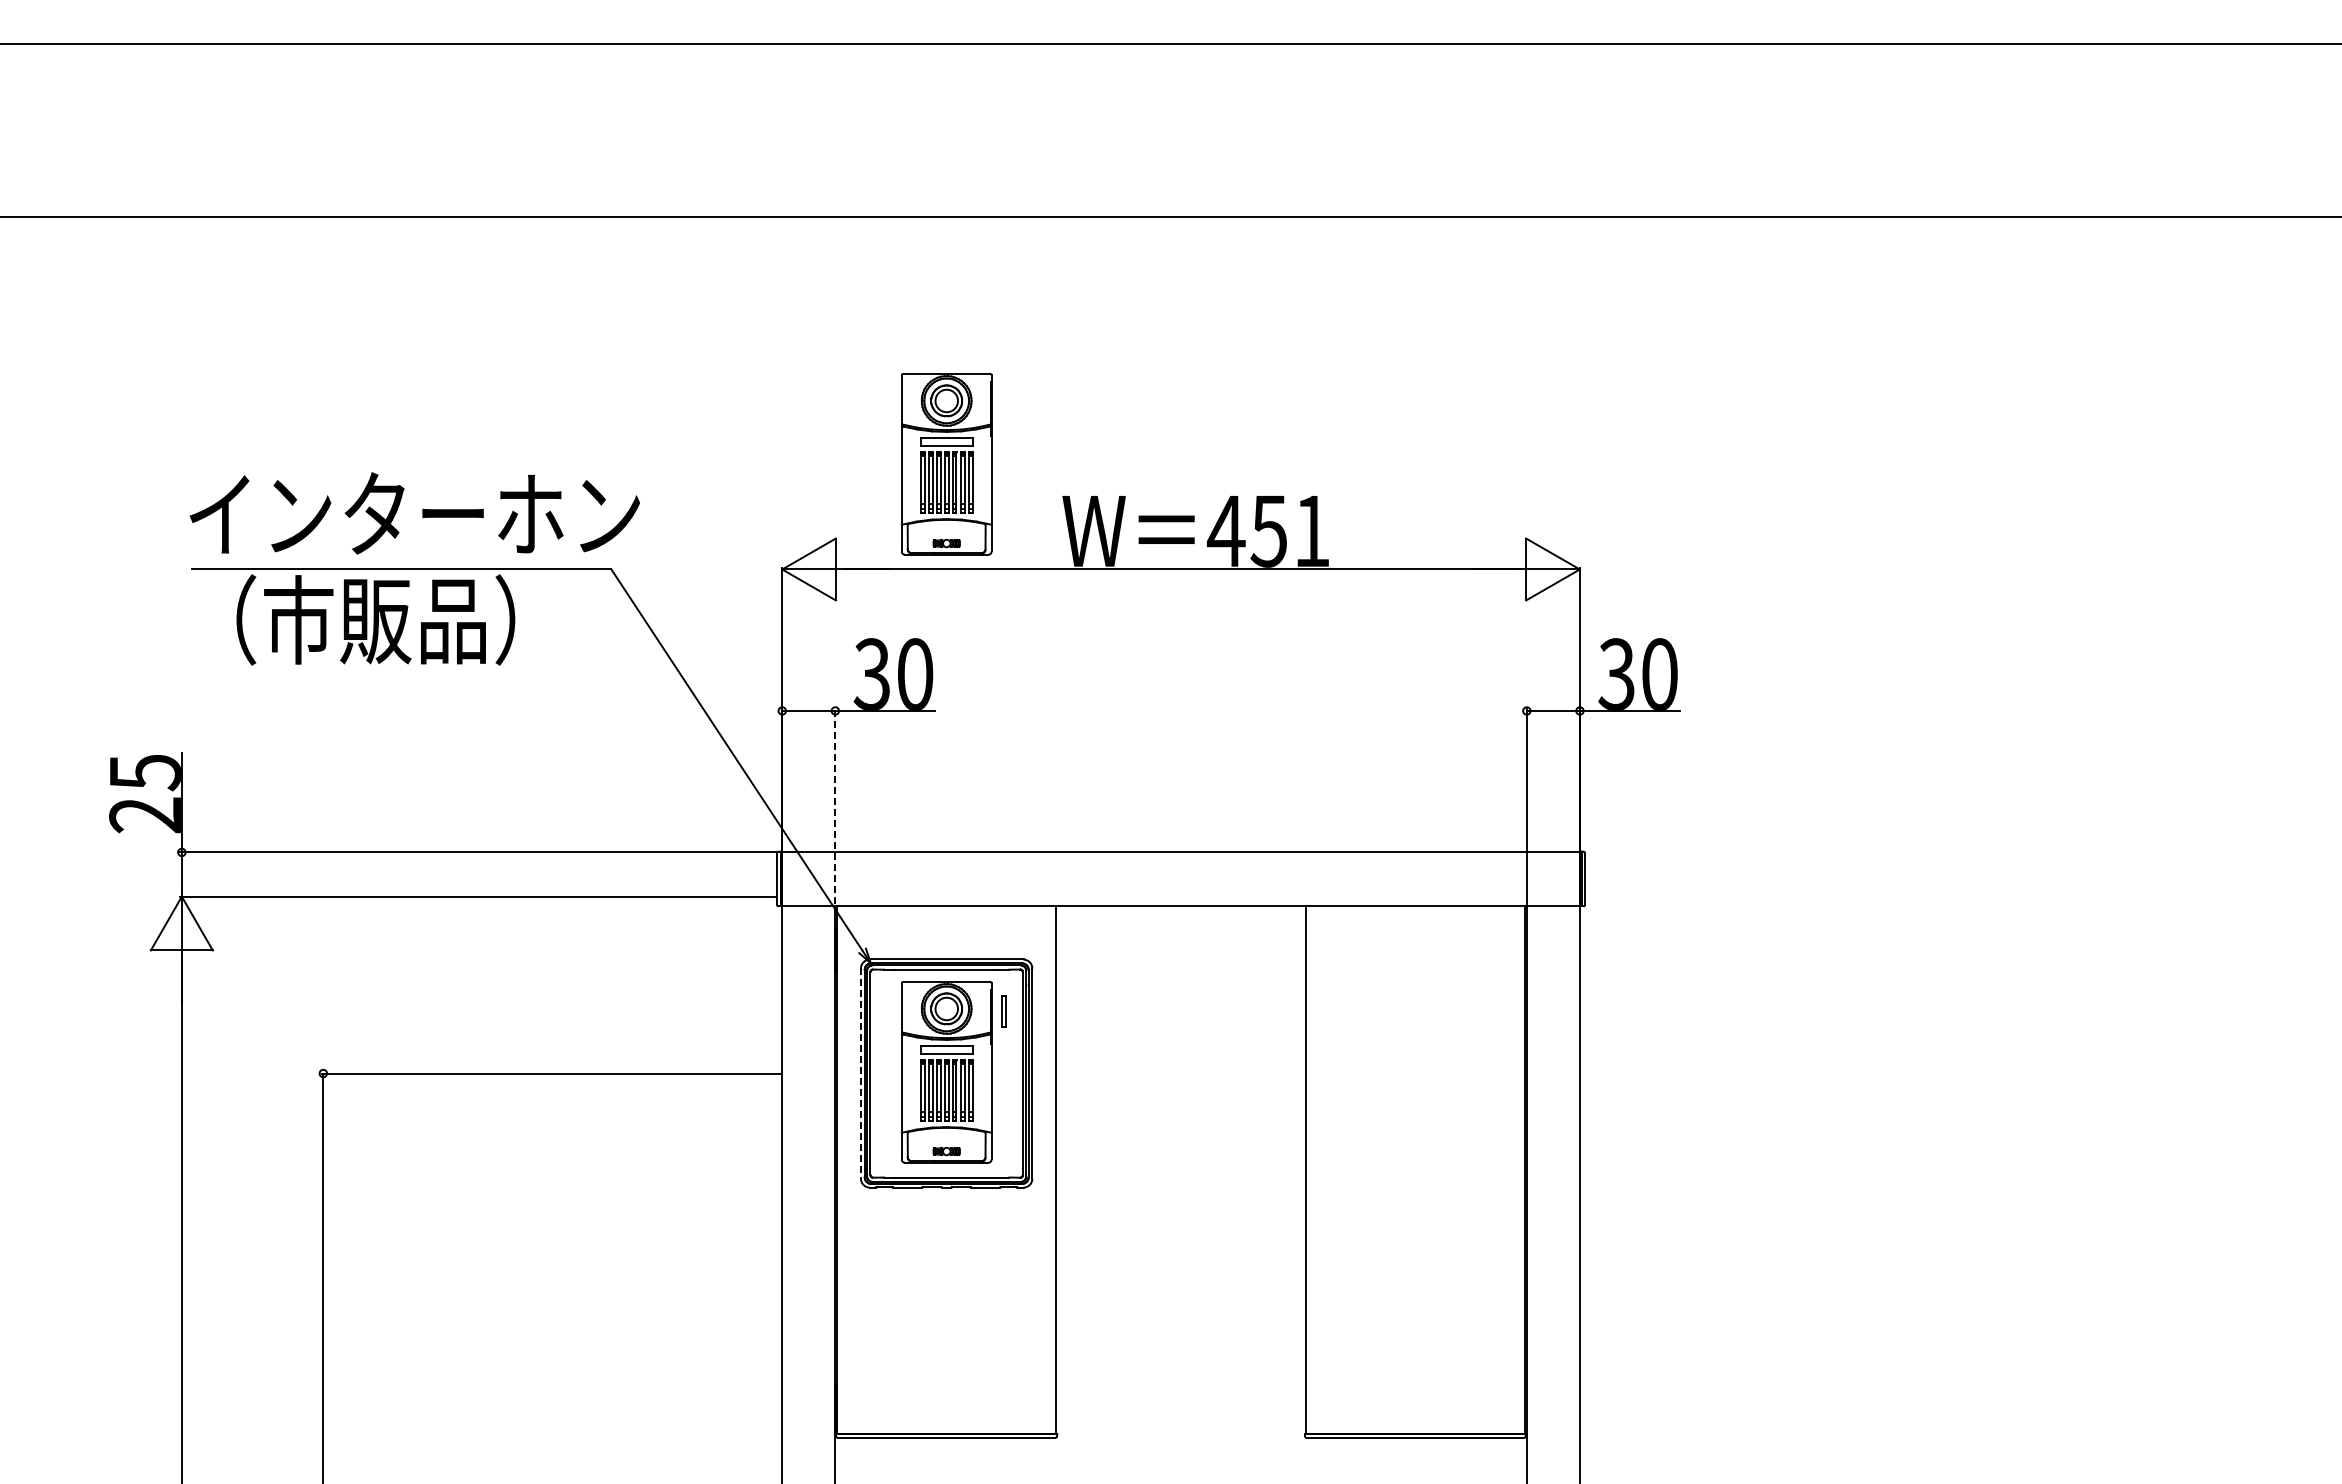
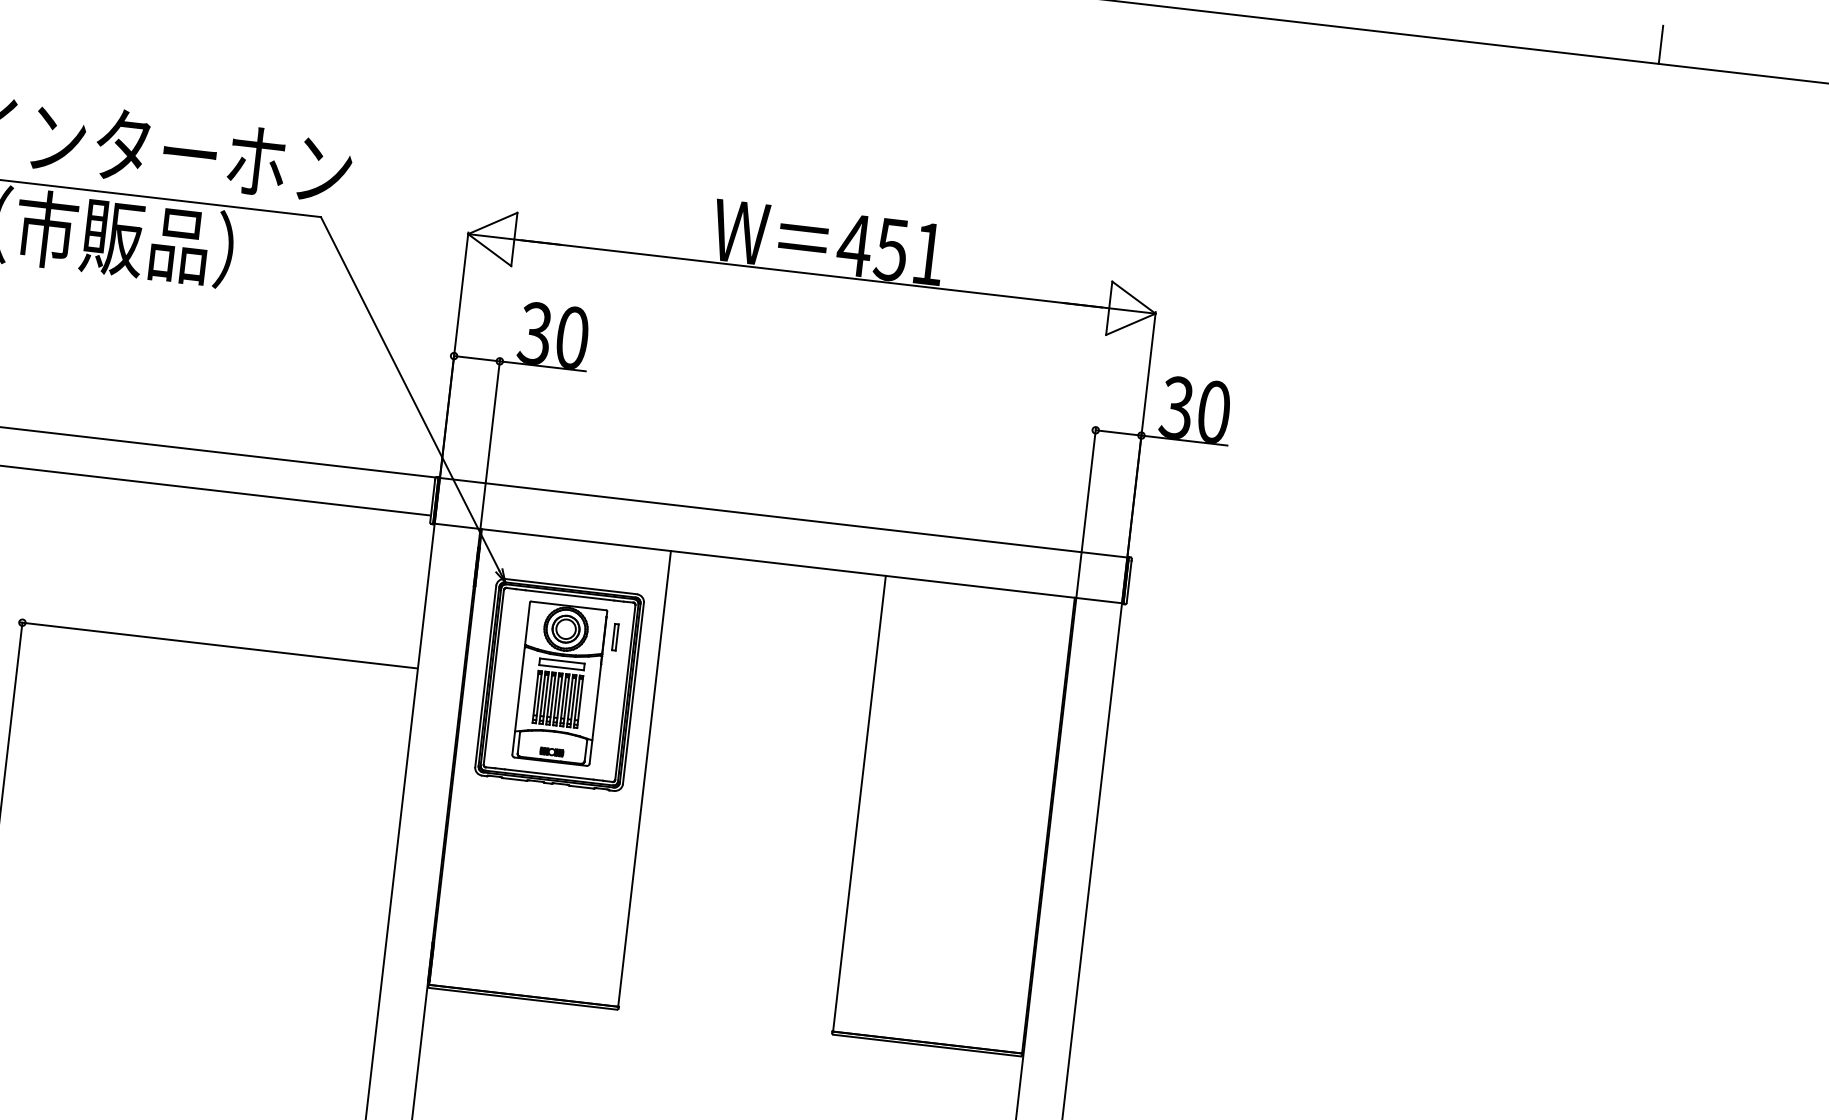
line: (2123, 194) -> (1661, 44), added
part: (946, 464) -> (620, 160), removed
line: (835, 805) -> (490, 442), dashed -> solid
line: (860, 1074) -> (485, 677), dashed -> solid

